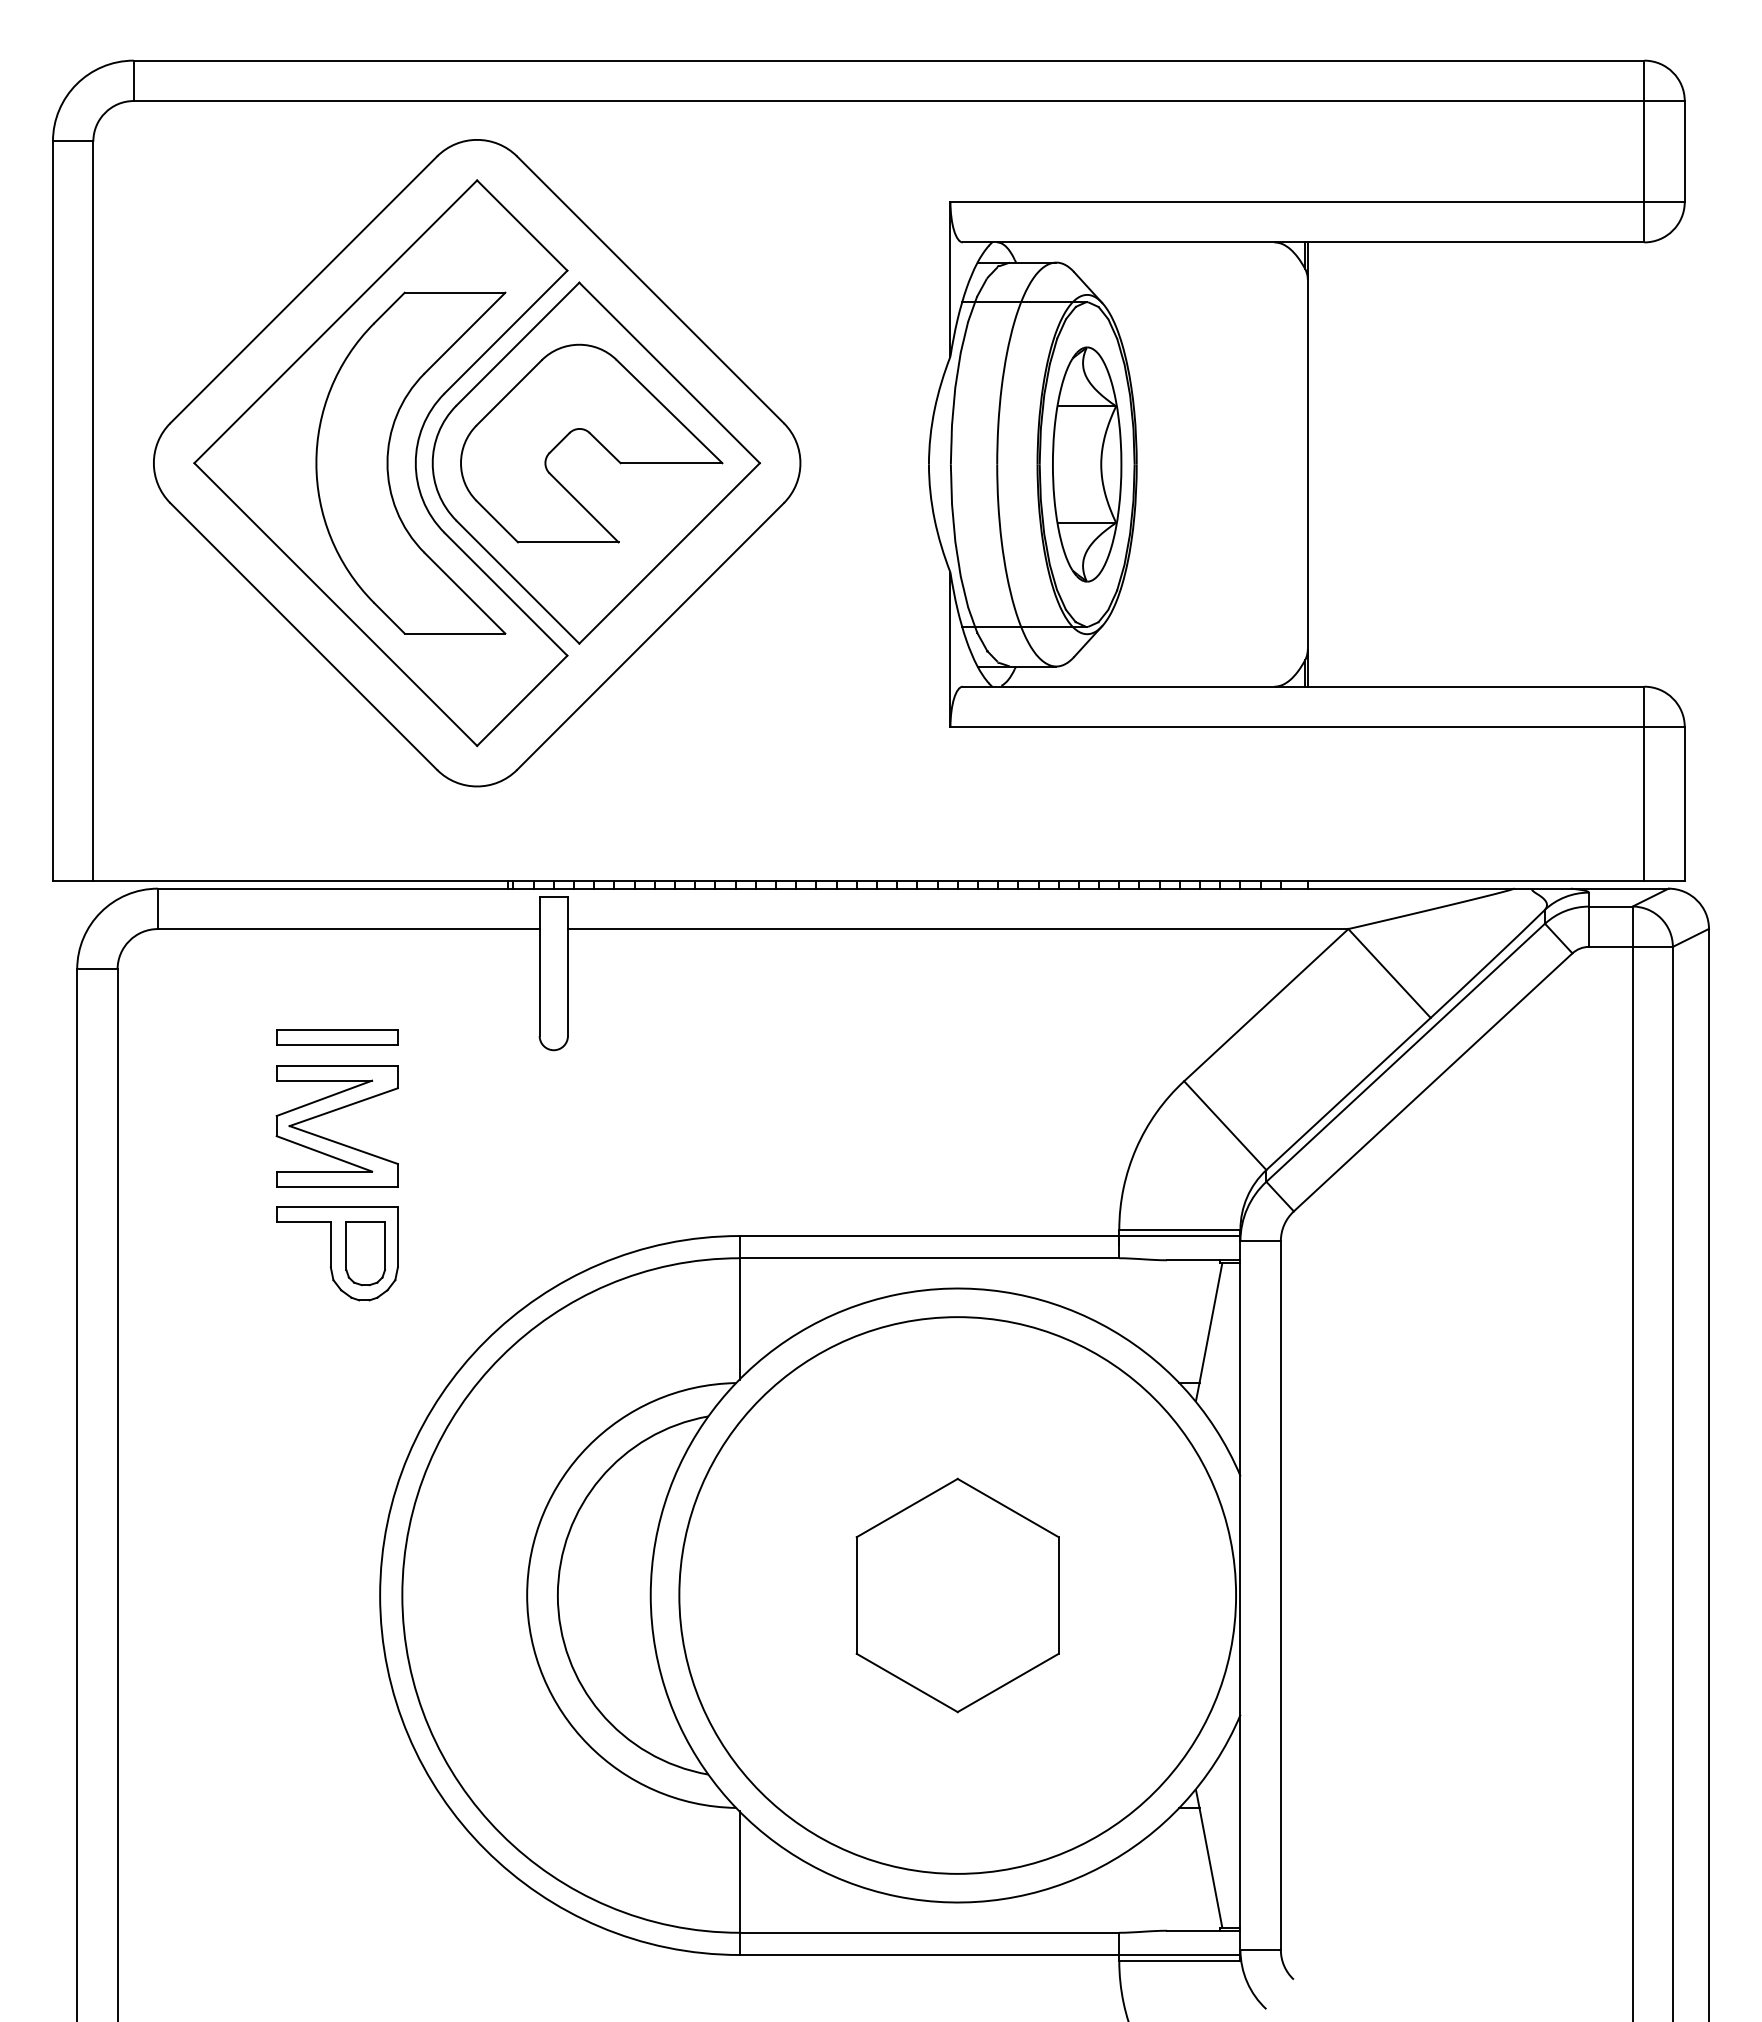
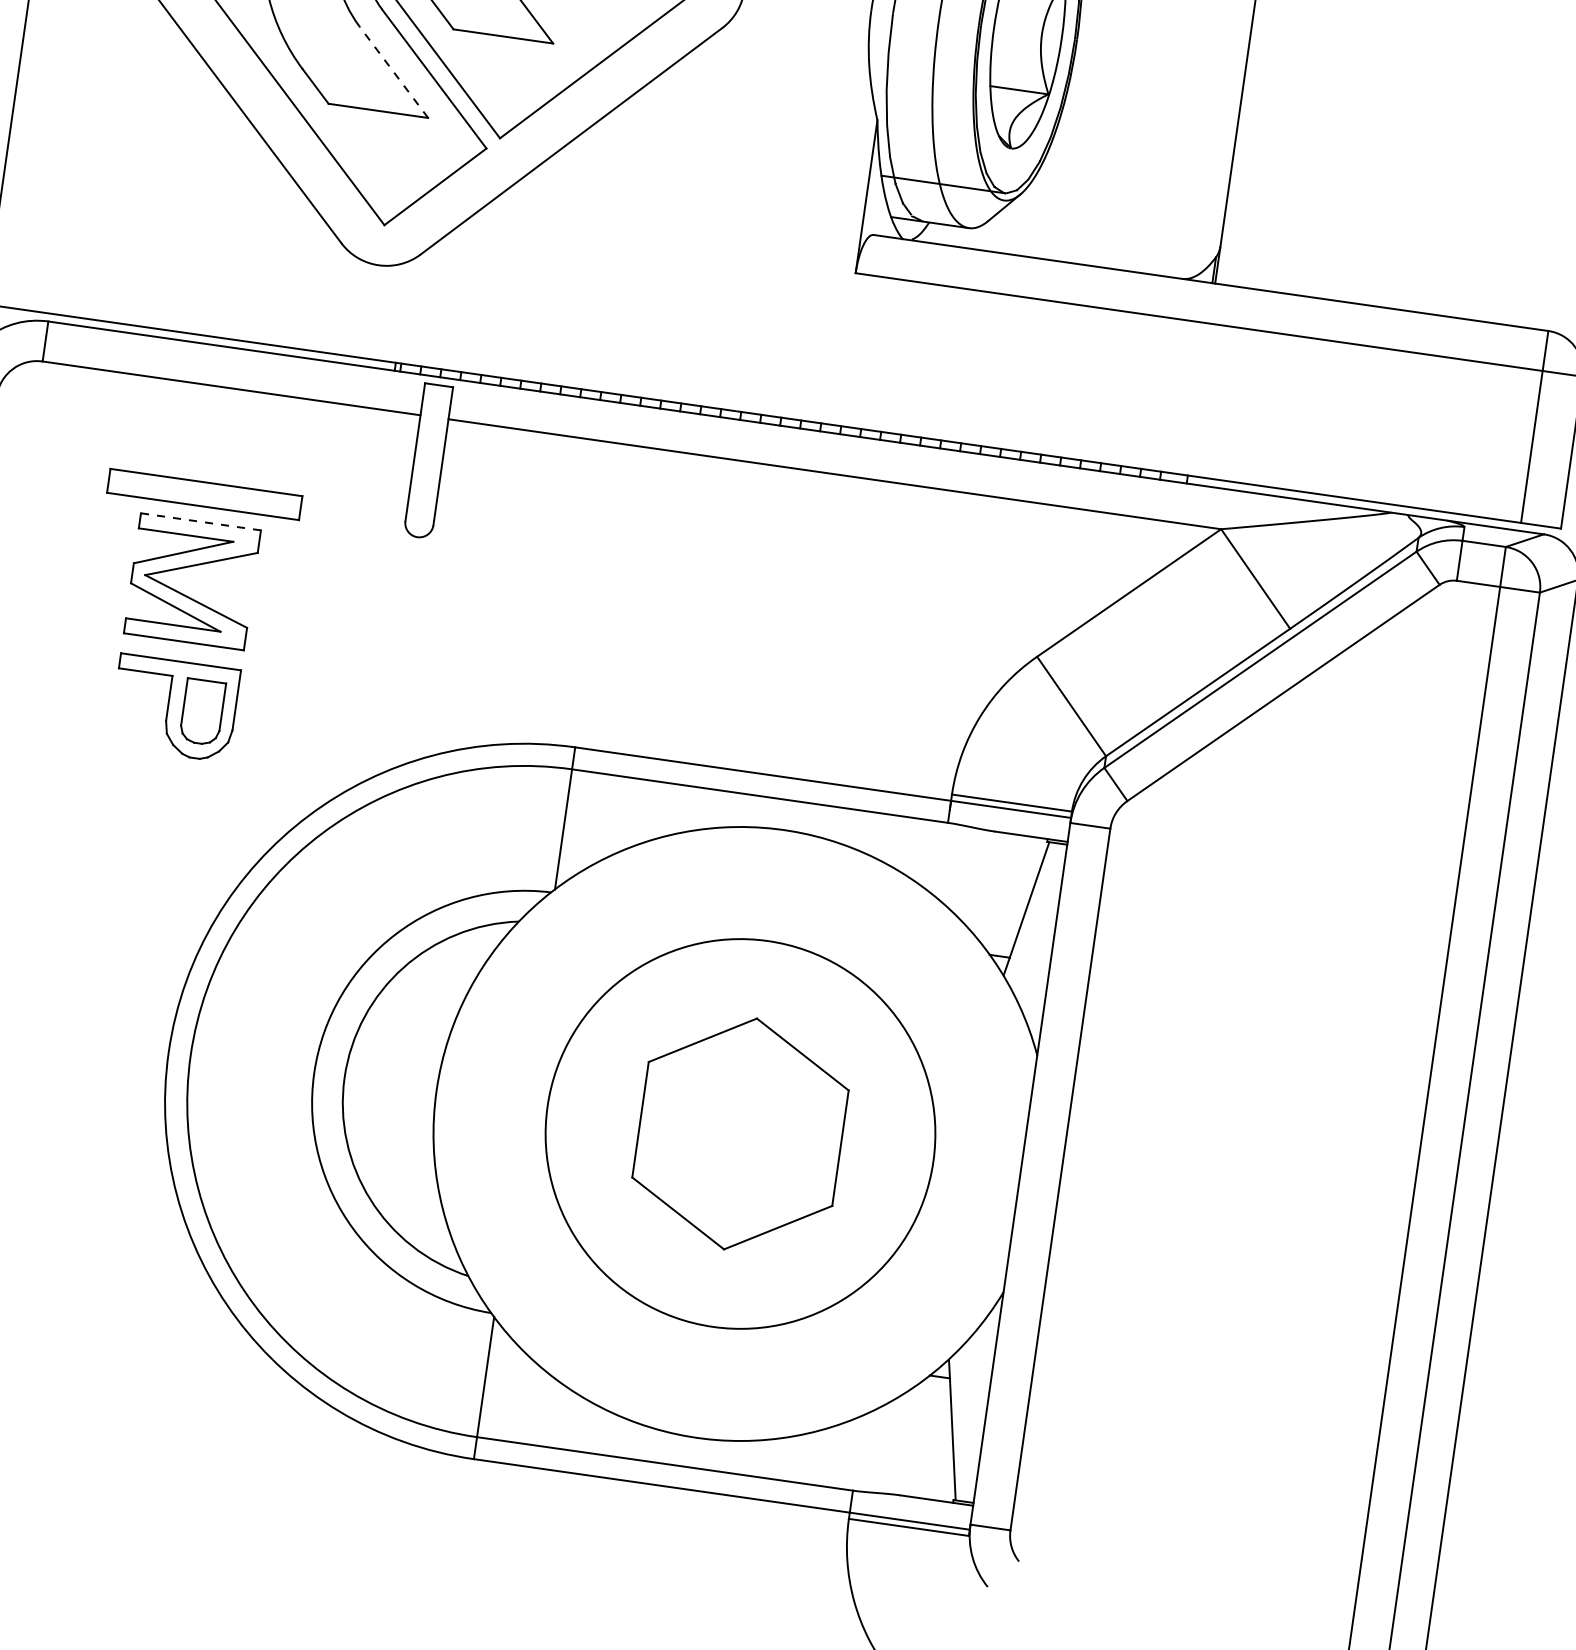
line: (464, 592) -> (393, 71), solid -> dashed
part: (337, 1037) -> (205, 494), size x1.6
line: (337, 1065) -> (201, 521), solid -> dashed
circle: (957, 1595) -> (740, 1133), size x0.7

